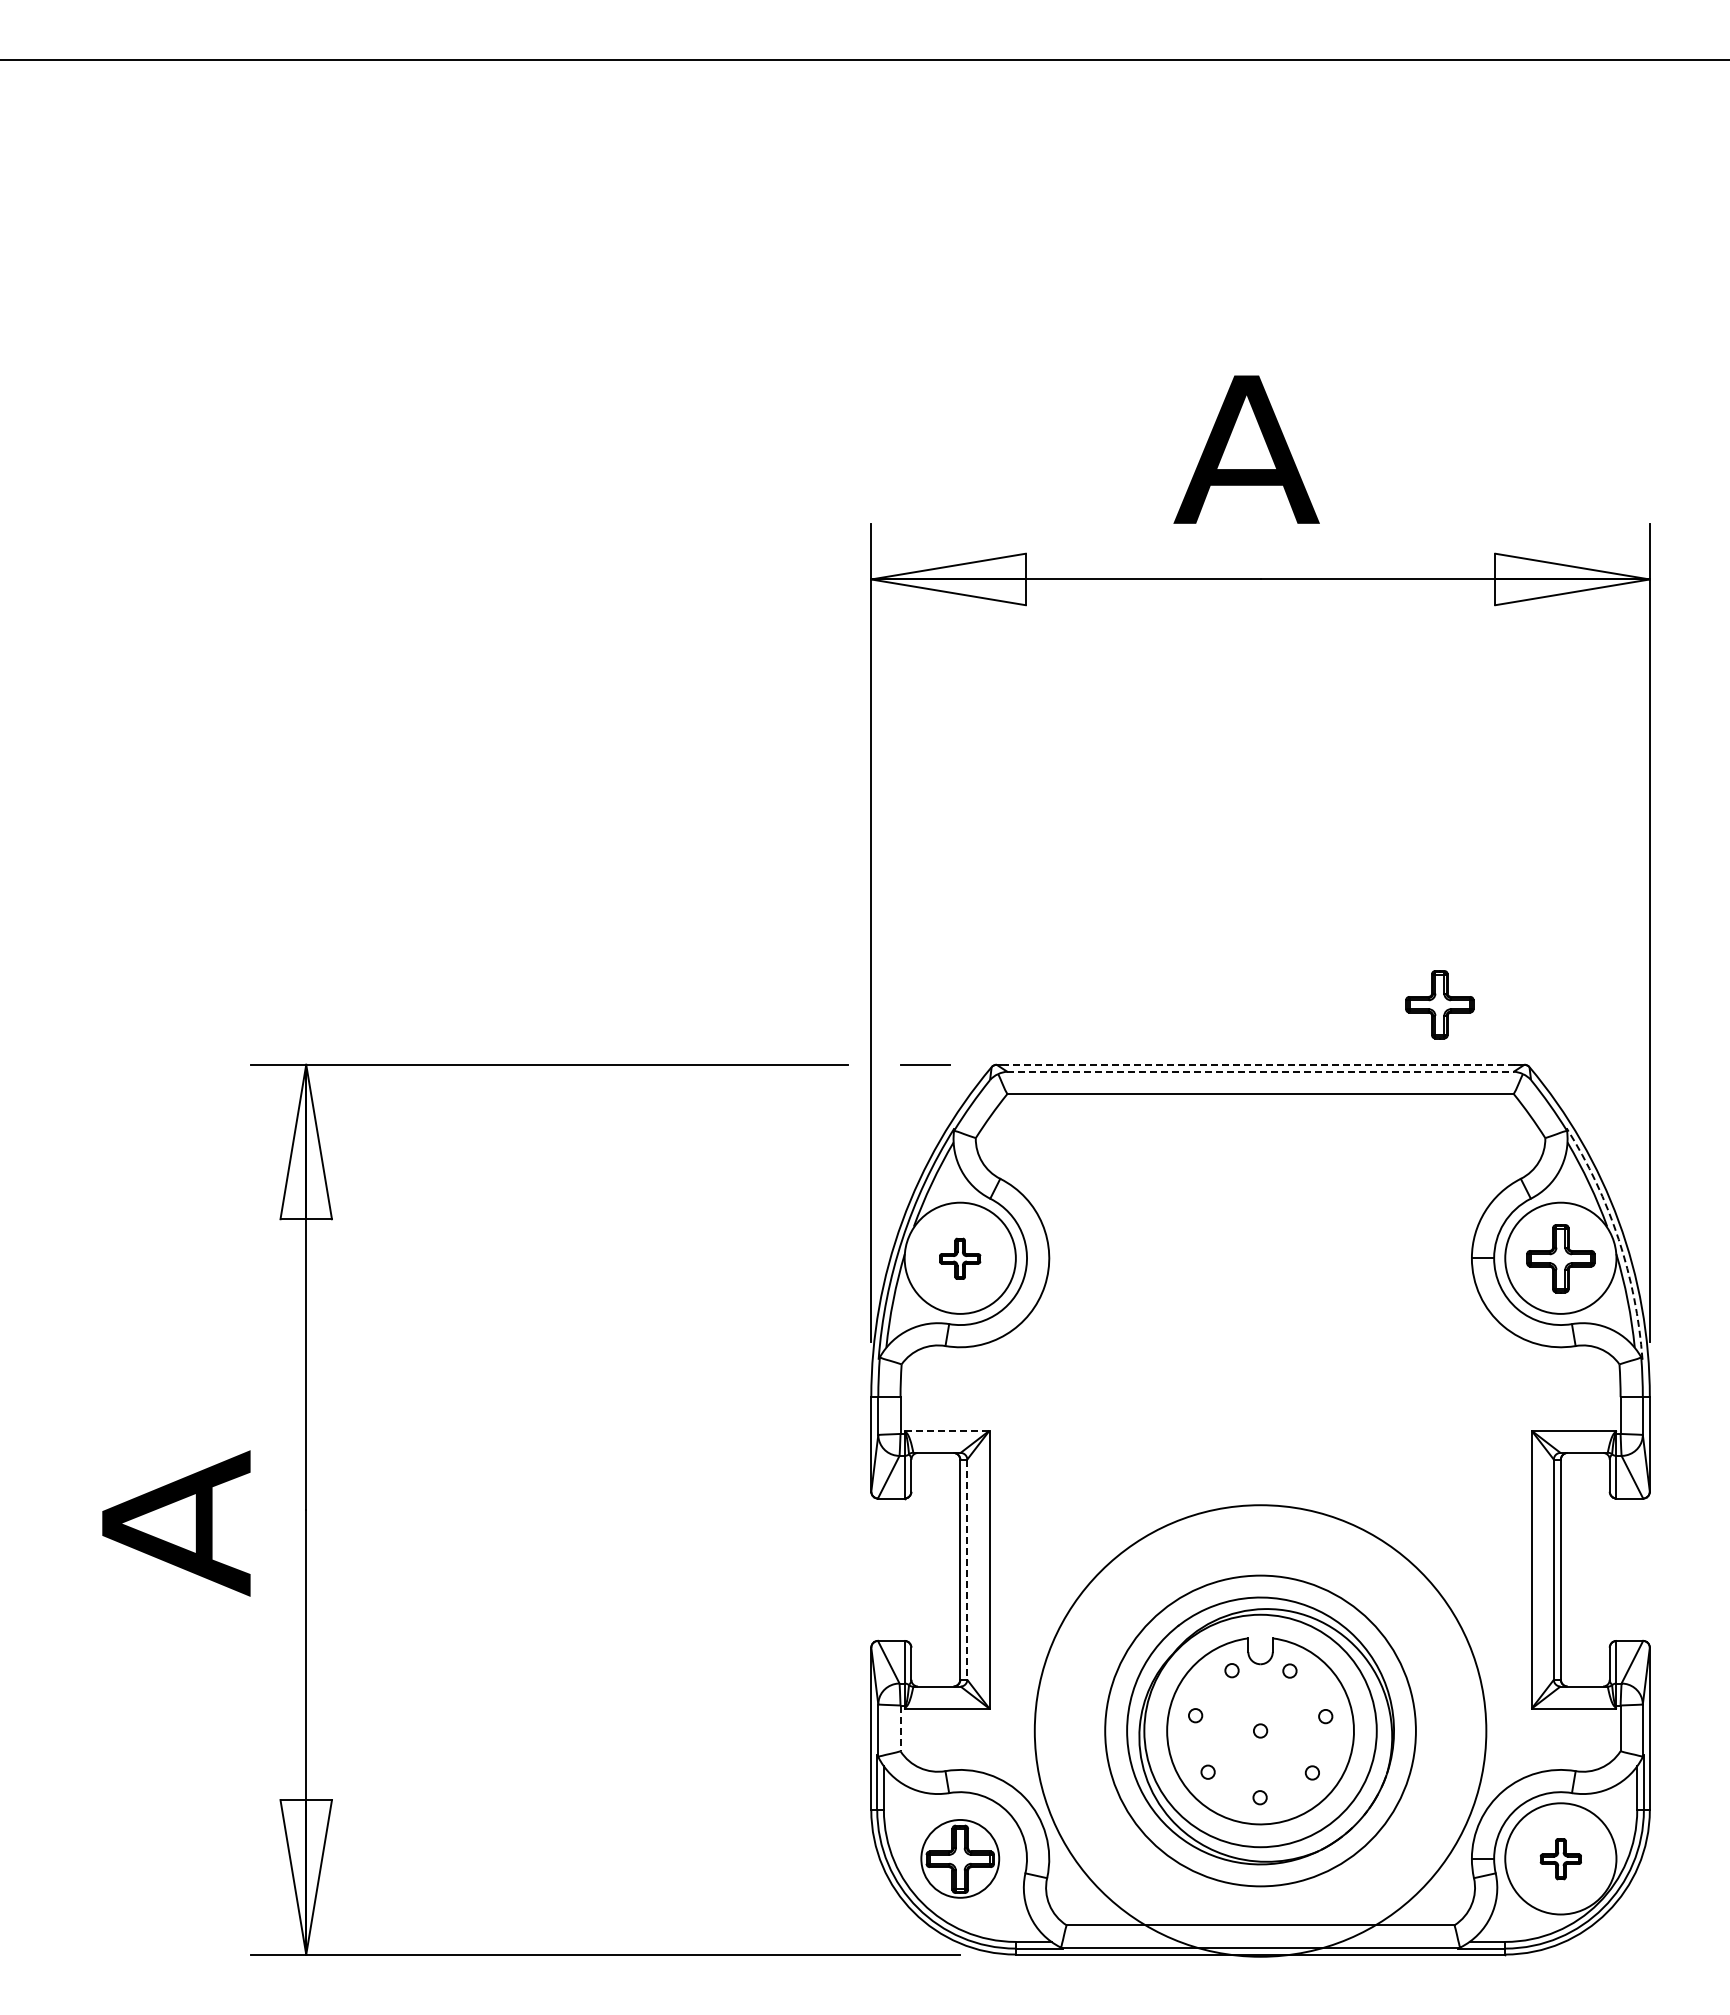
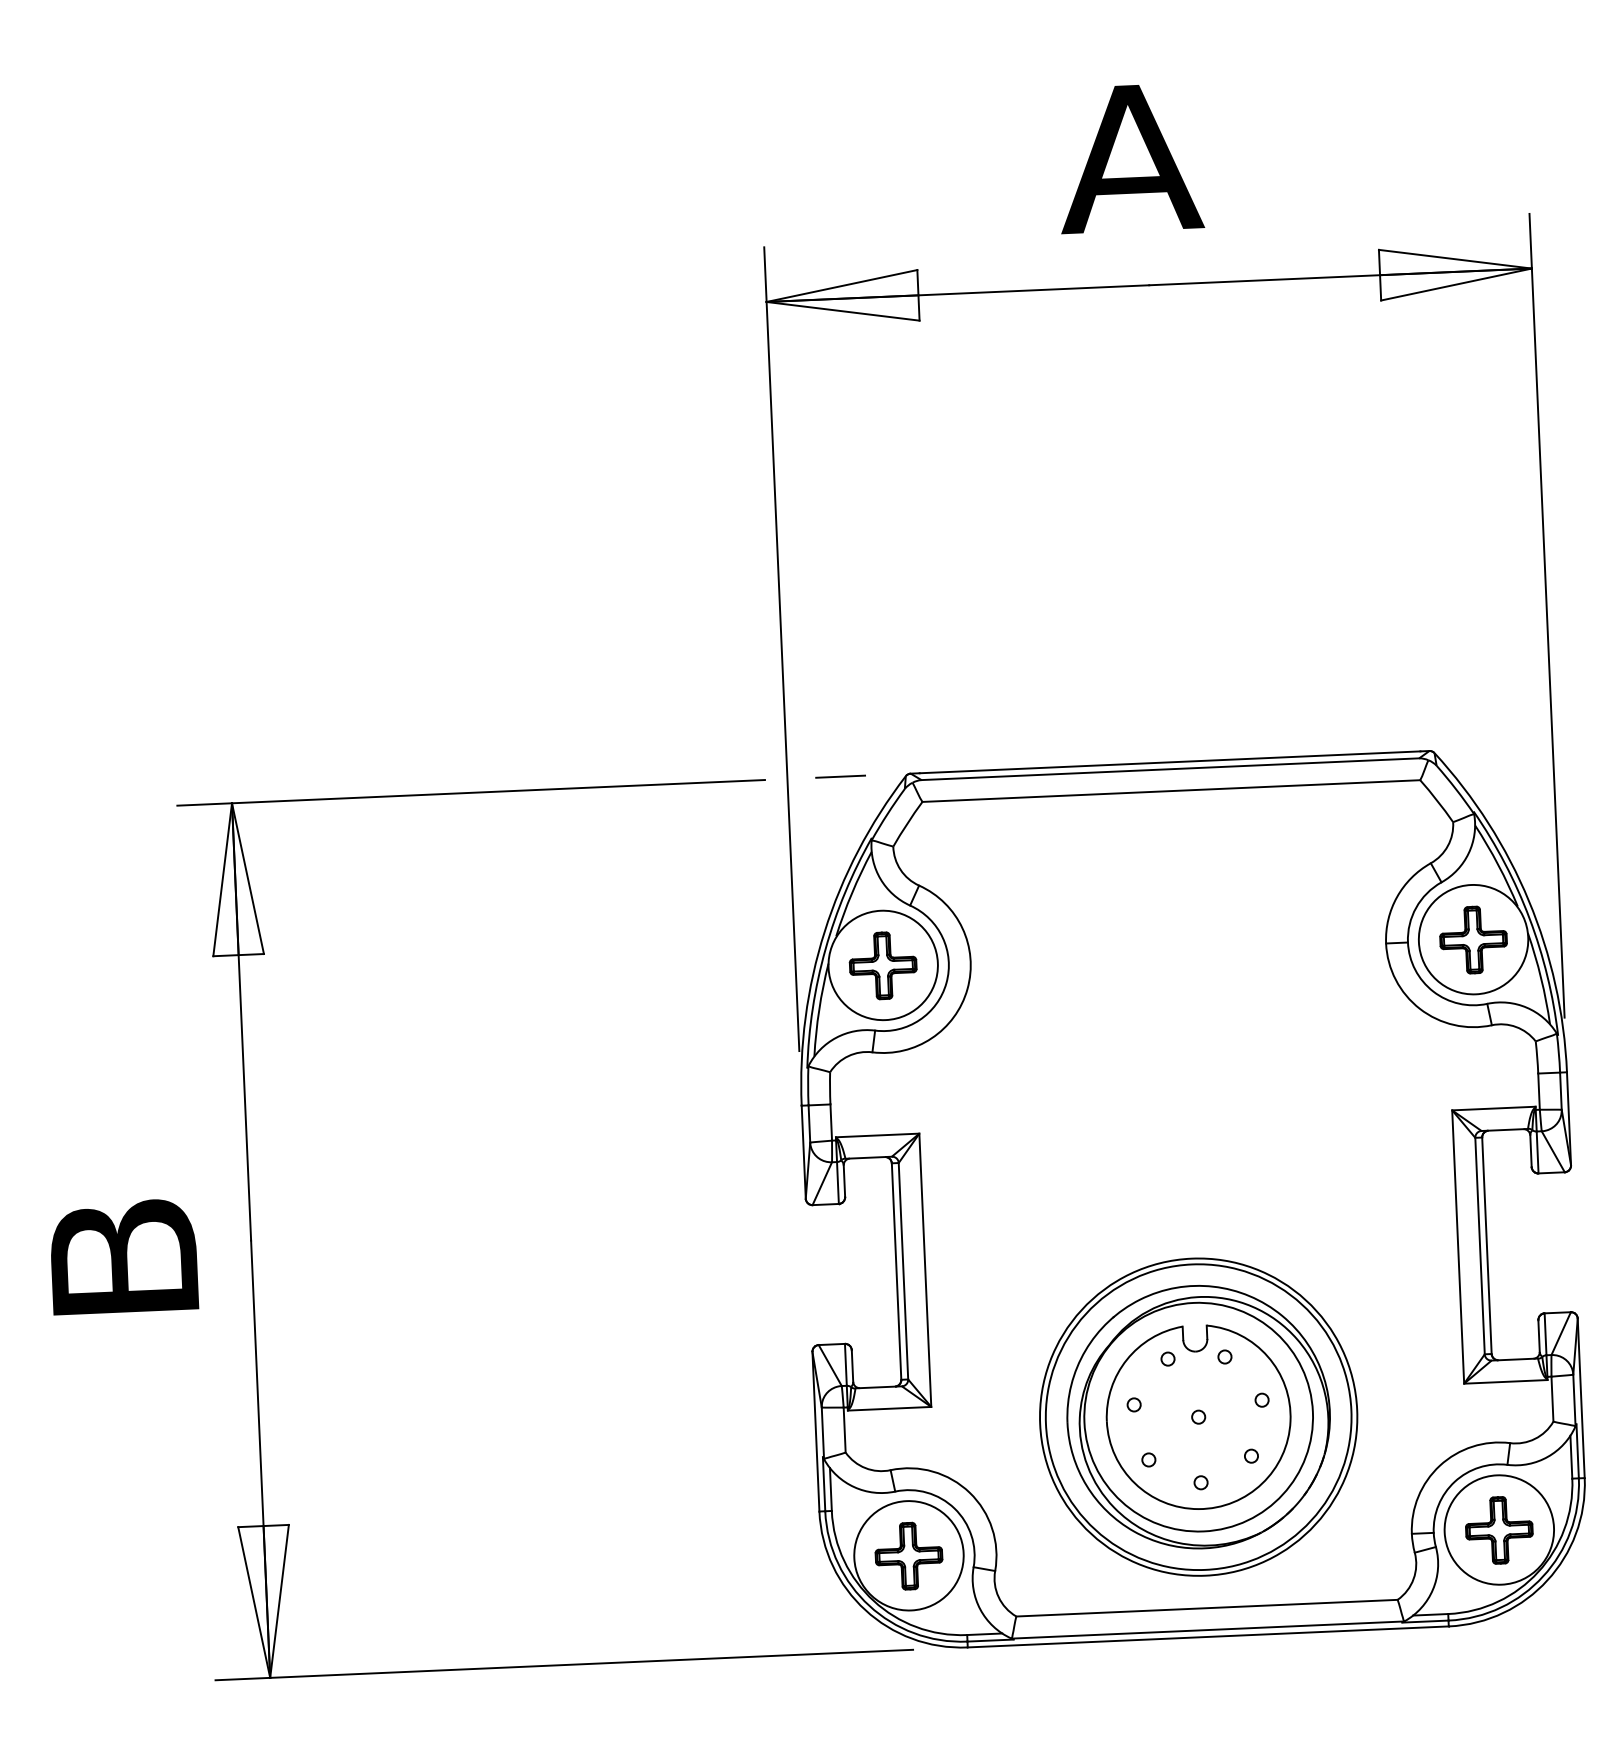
part: (1439, 1004) -> (1343, 695), removed
line: (1260, 1064) -> (1170, 762), dashed -> solid
line: (1261, 1071) -> (1171, 768), dashed -> solid
arc: (1618, 1239) -> (1529, 918), dashed -> solid
part: (959, 1258) -> (882, 965), size x1.67
line: (947, 1430) -> (878, 1135), dashed -> solid
text: (176, 1523) -> (124, 1259), A -> B
line: (967, 1570) -> (903, 1271), dashed -> solid
line: (900, 1728) -> (844, 1430), dashed -> solid
circle: (1260, 1730) -> (1198, 1416), size x0.71
circle: (959, 1858) -> (908, 1555), size x1.43
part: (1560, 1858) -> (1498, 1529), size x1.67

